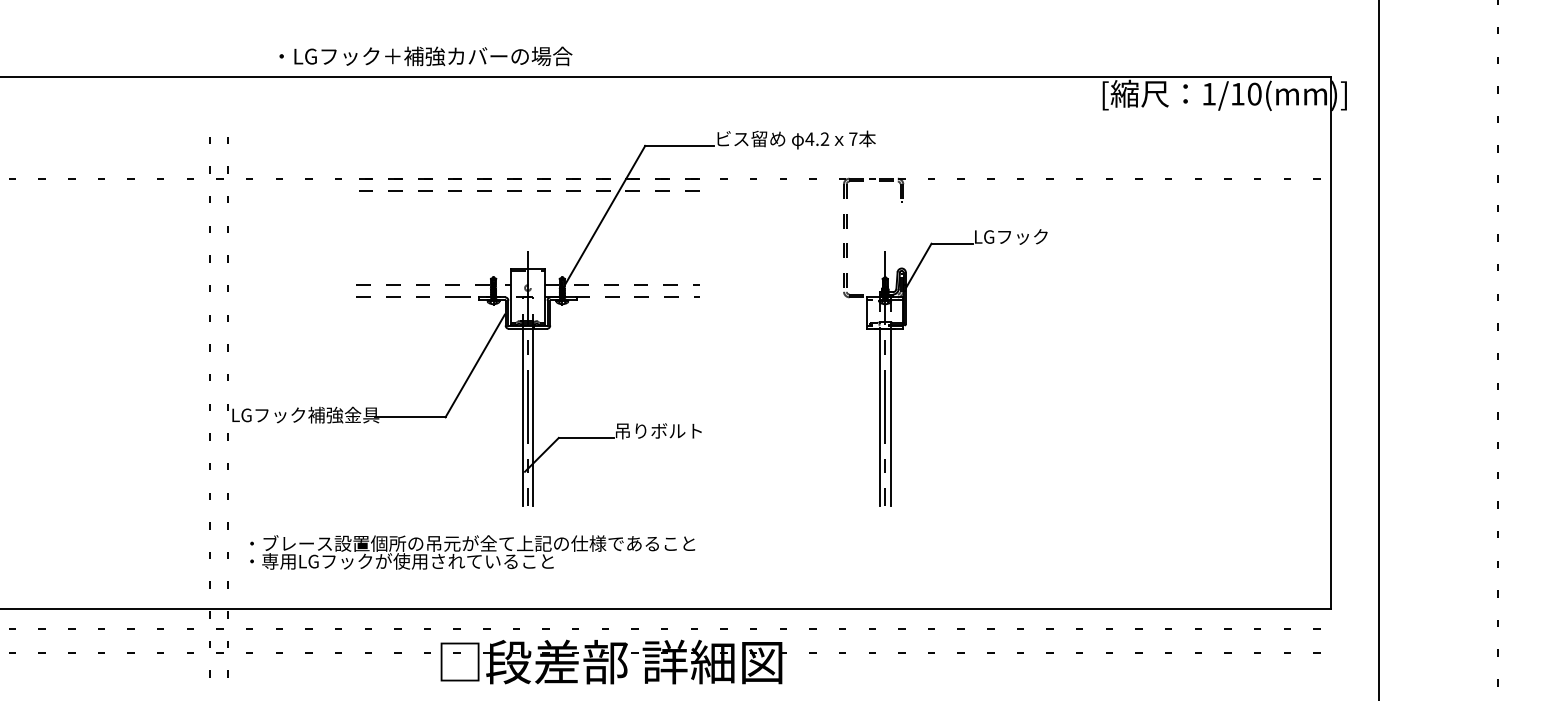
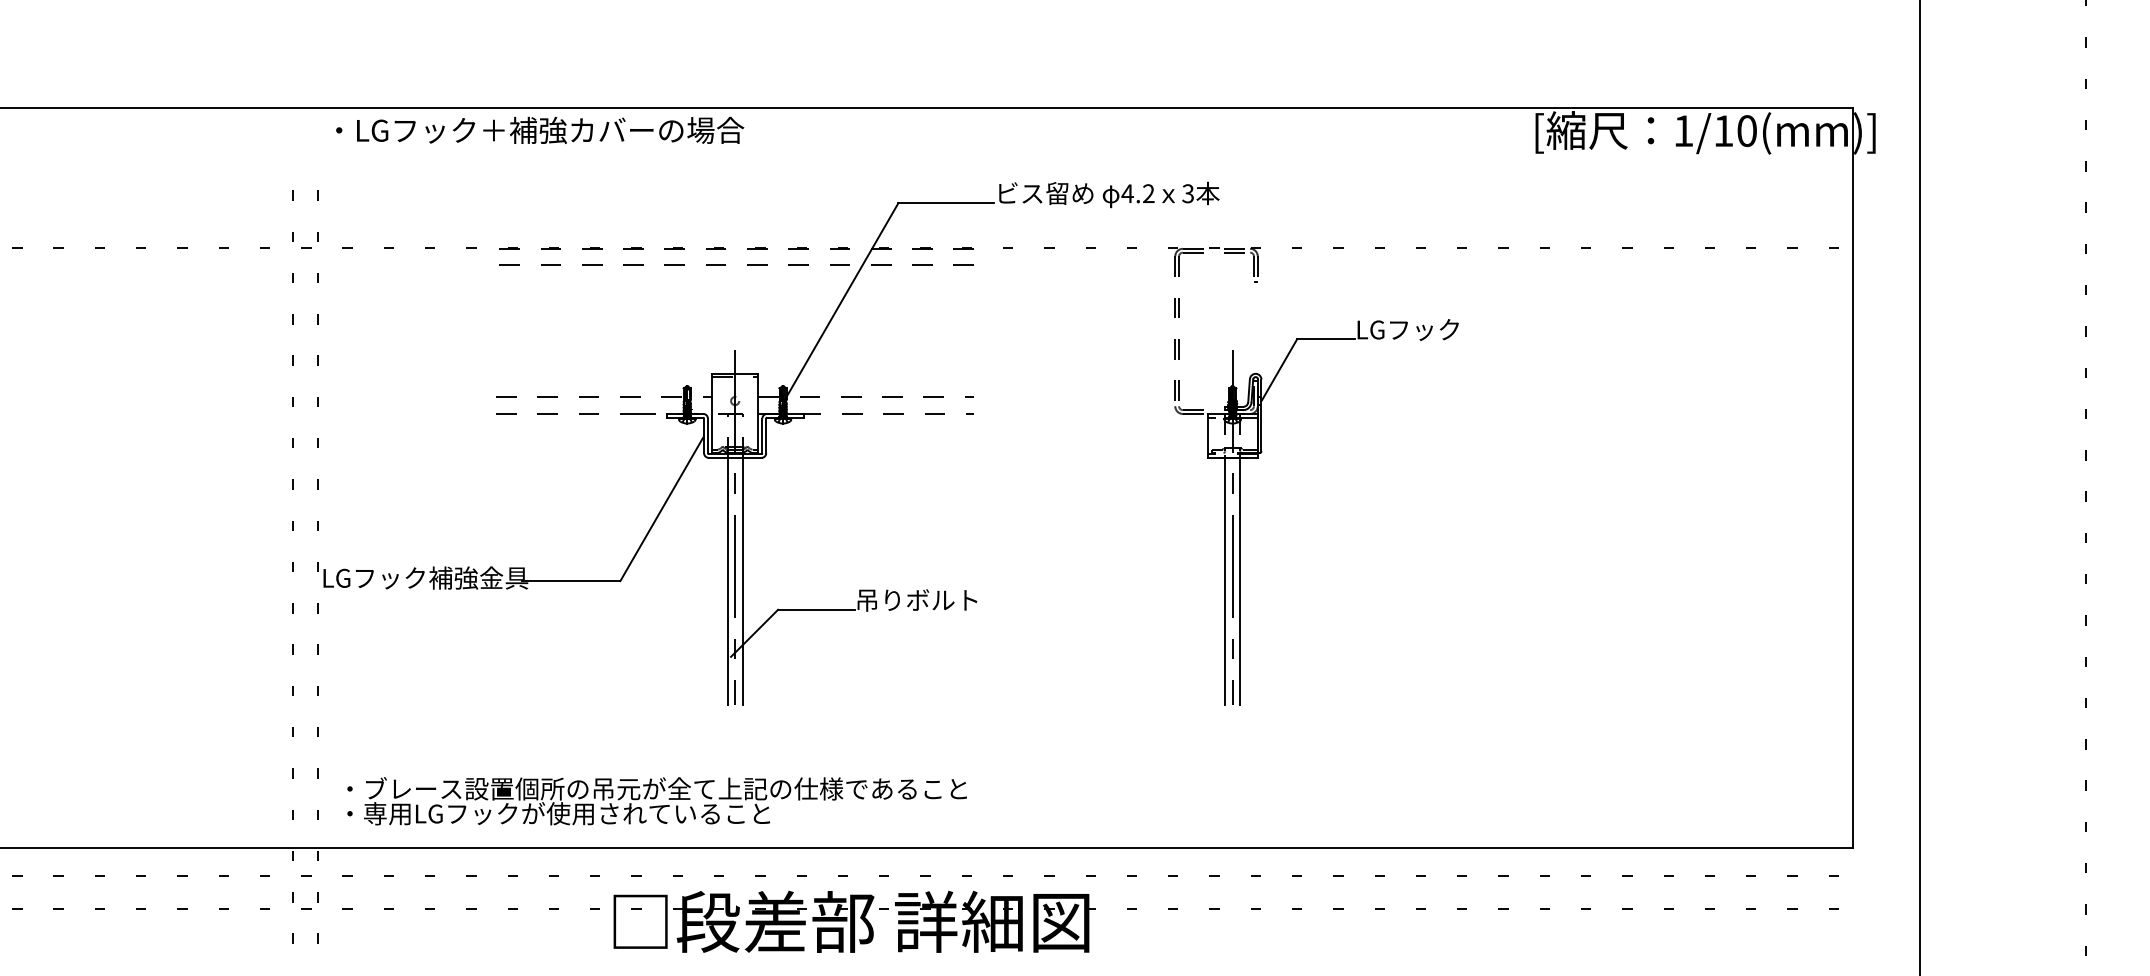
text: (426, 55) -> (540, 129), moved
text: (853, 139) -> (1188, 193), 7 -> 3
text: (472, 552) -> (656, 801), moved

